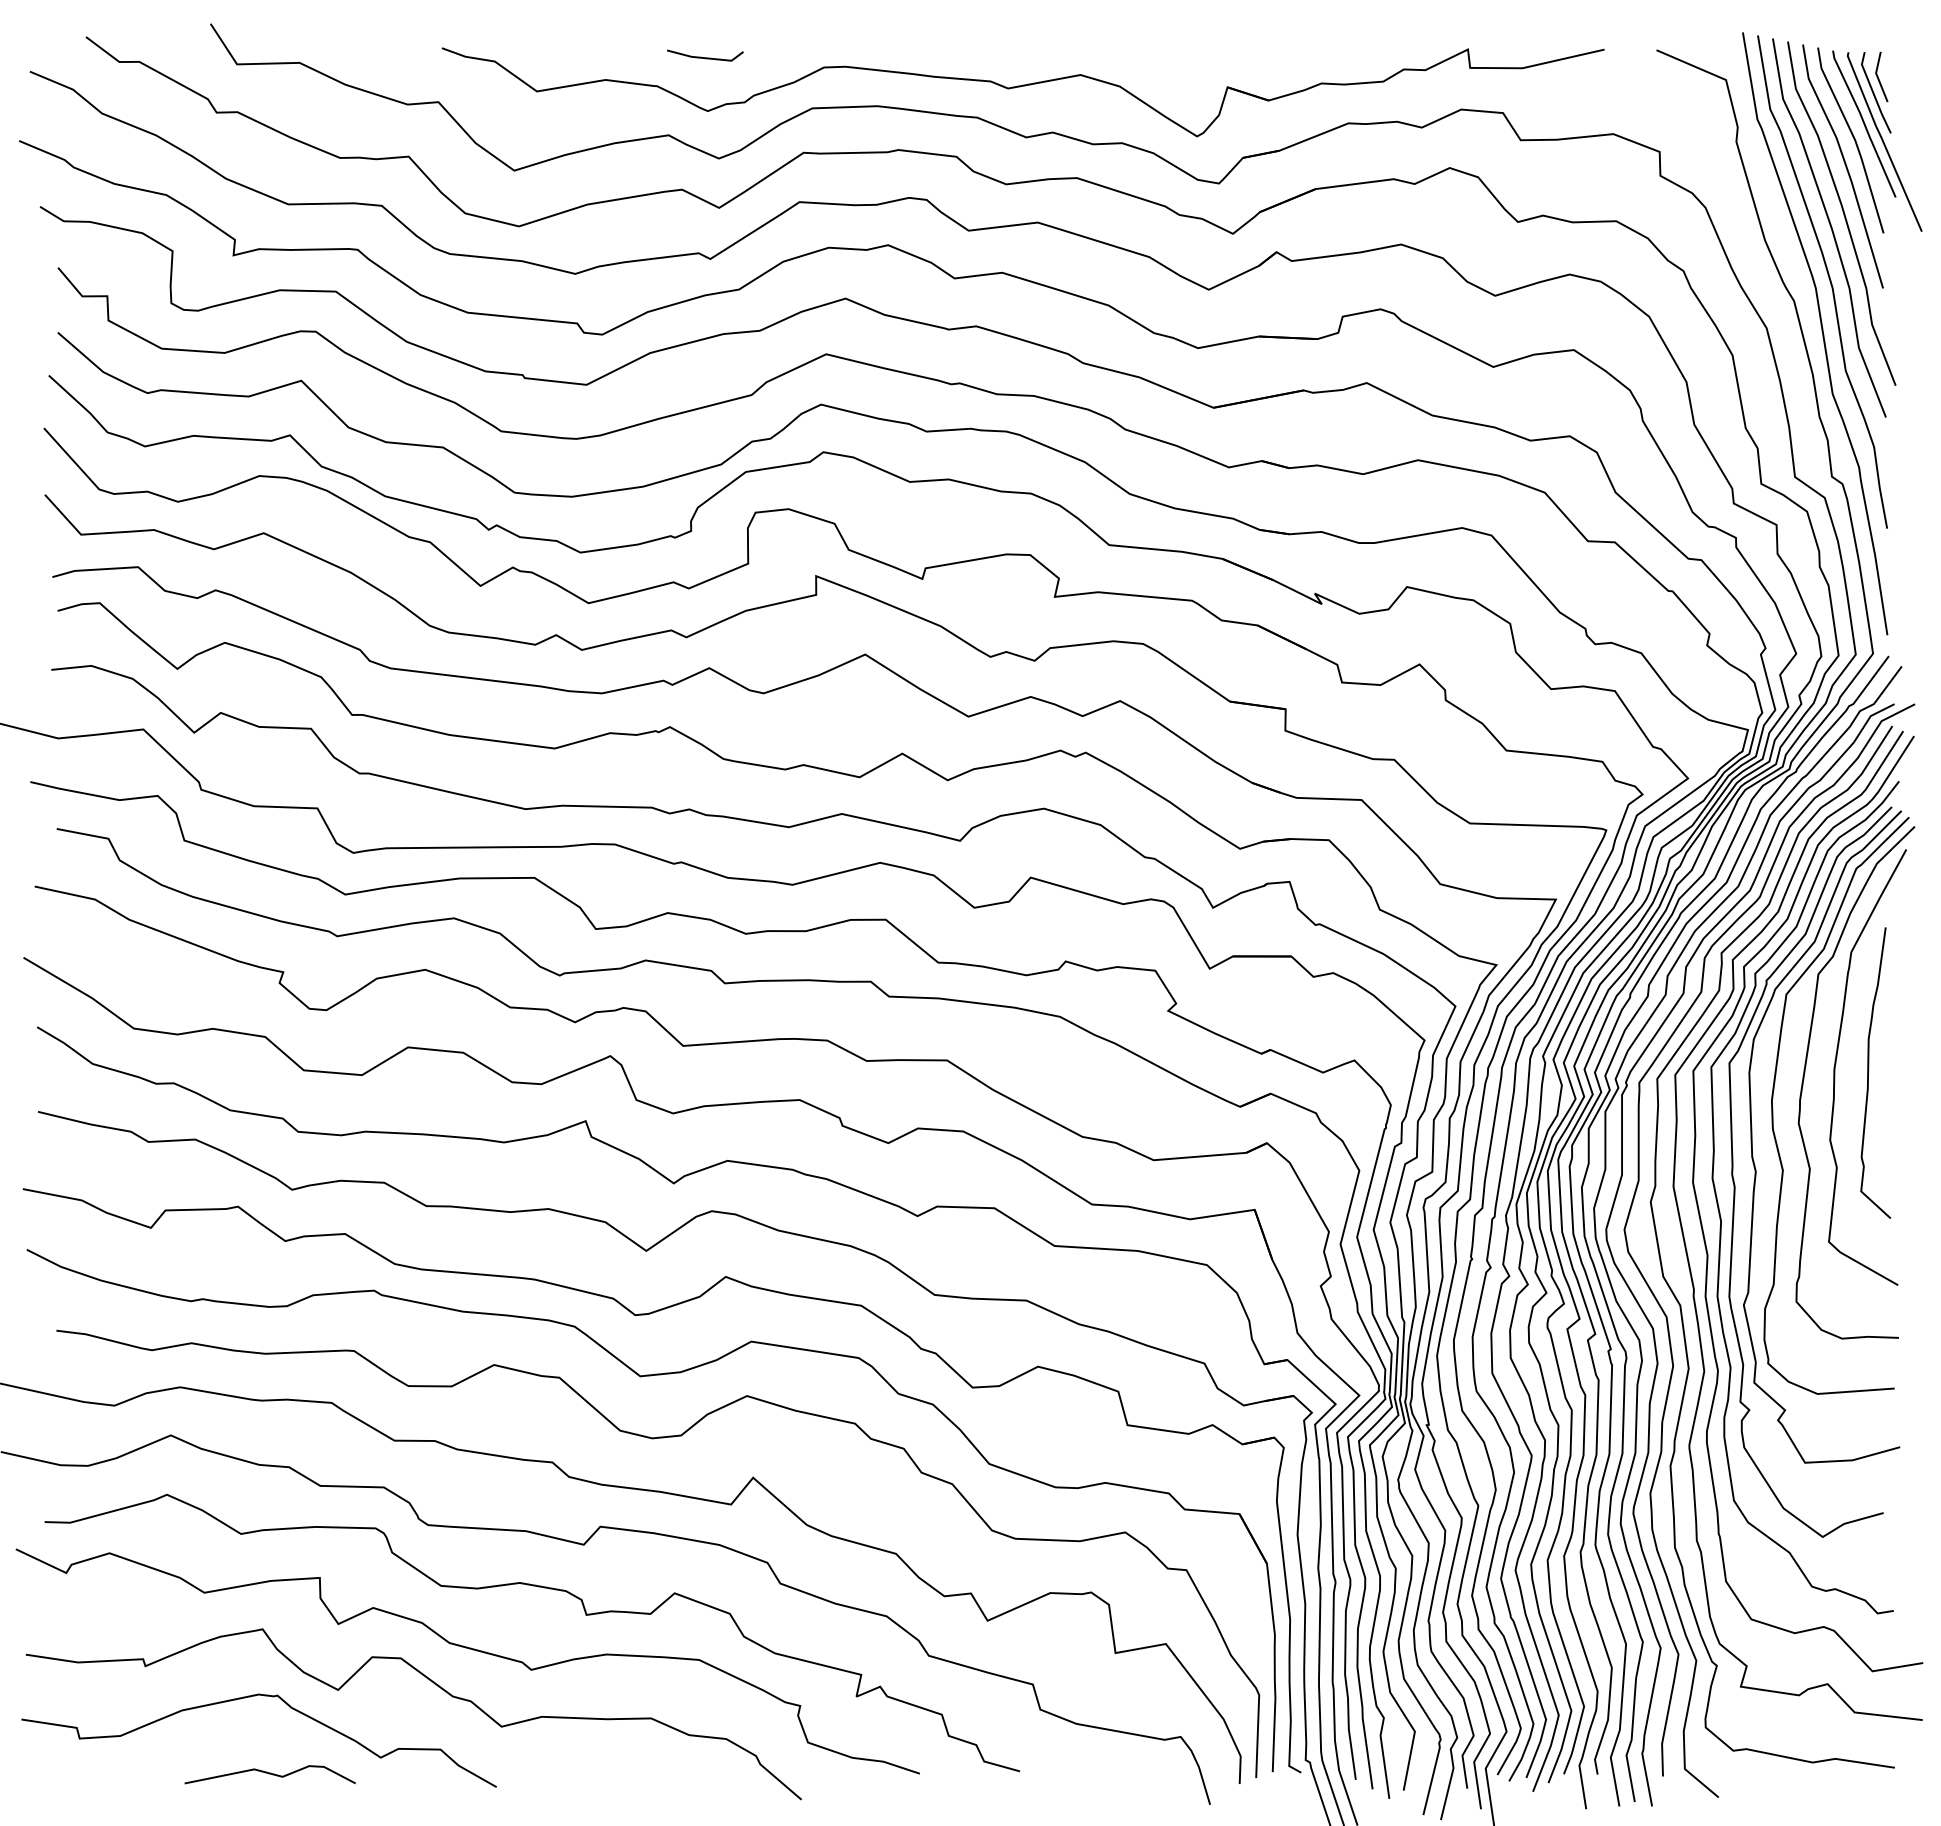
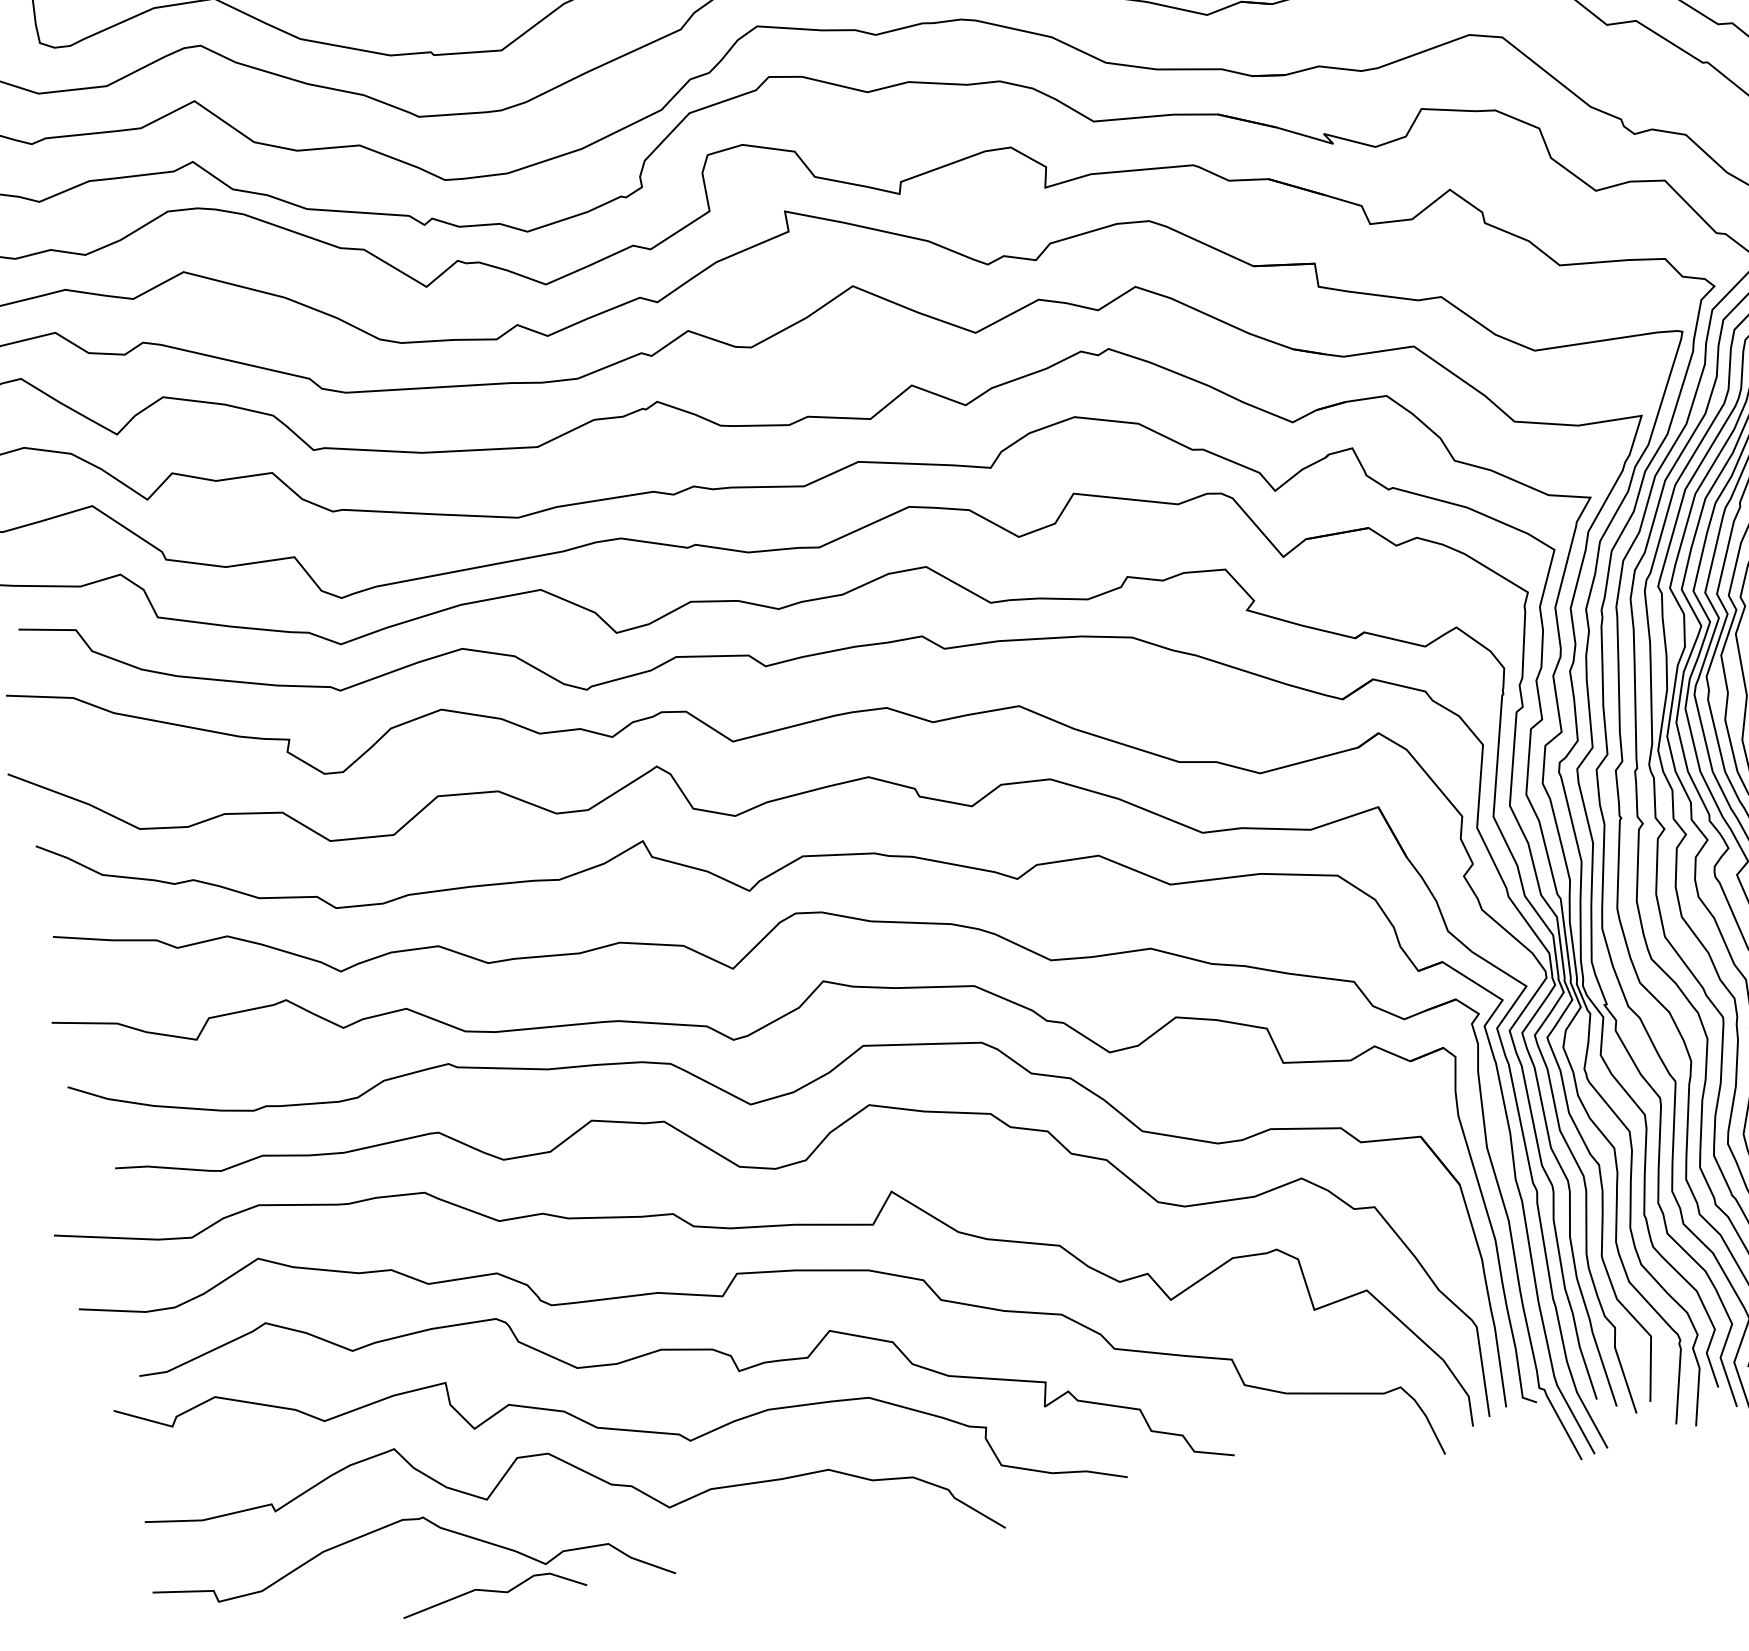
curve: (269, 1774) -> (492, 1592), moved

